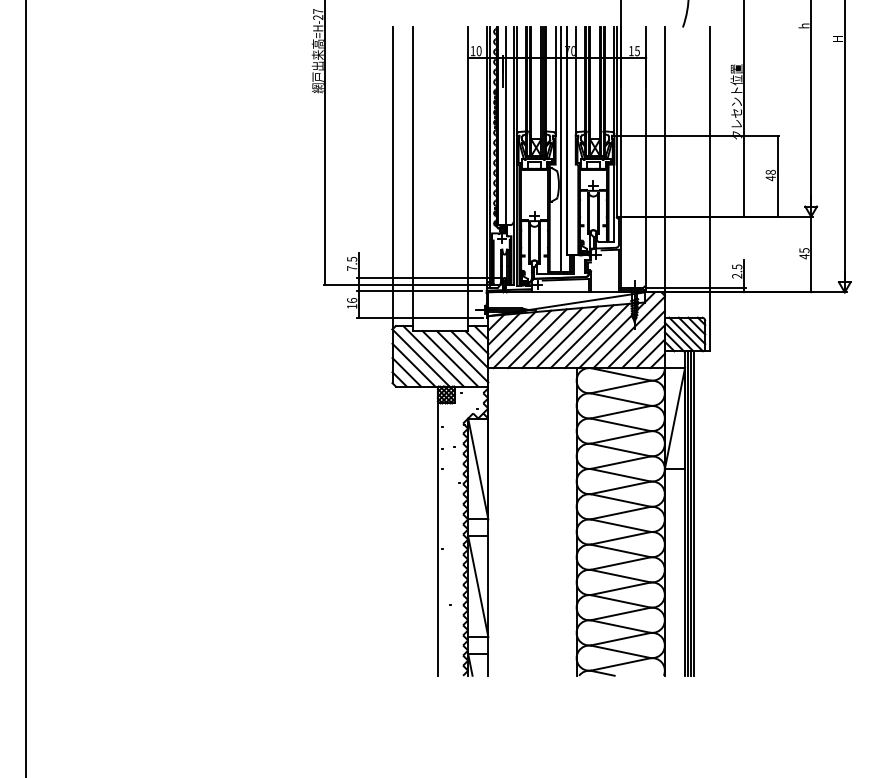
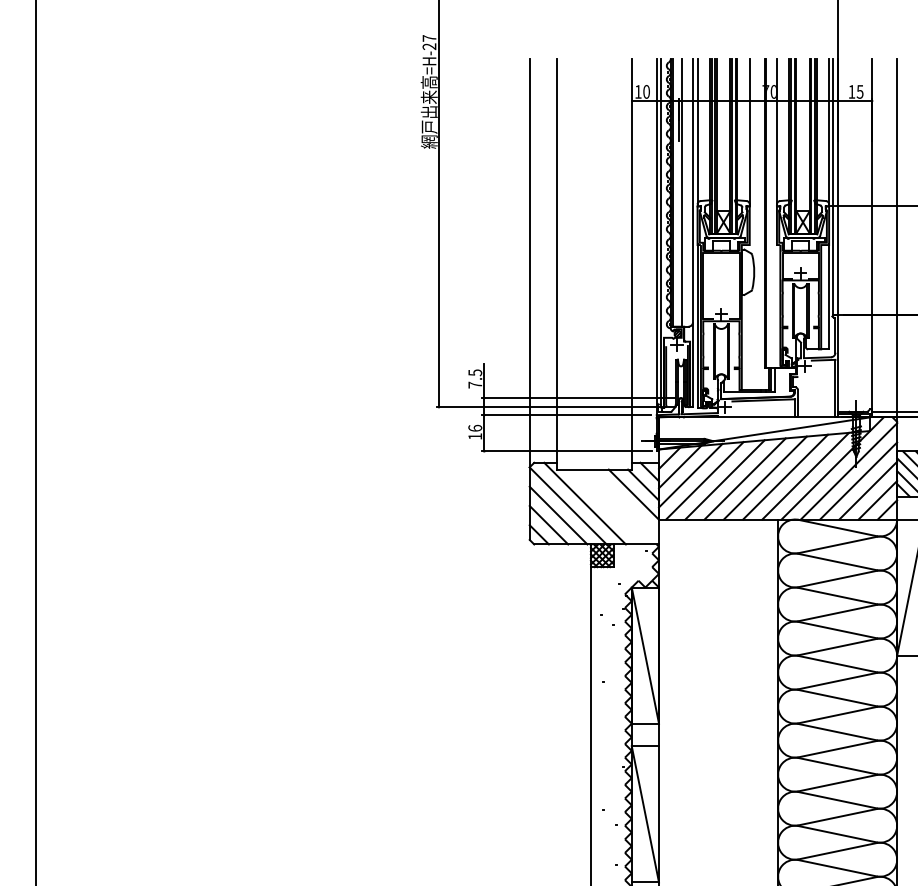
line: (560, 149) -> (756, 224), removed
line: (462, 356) -> (624, 503), removed
line: (450, 358) -> (607, 506), removed

